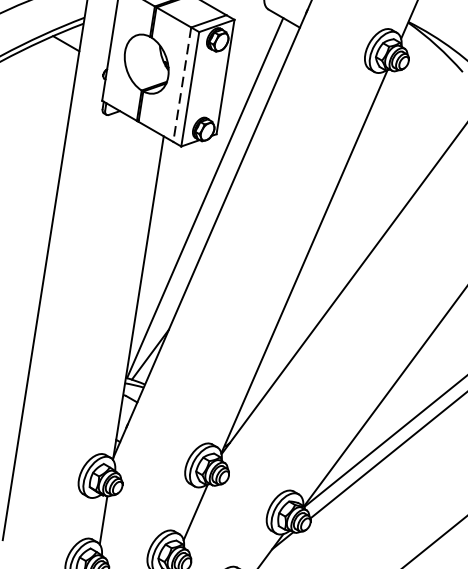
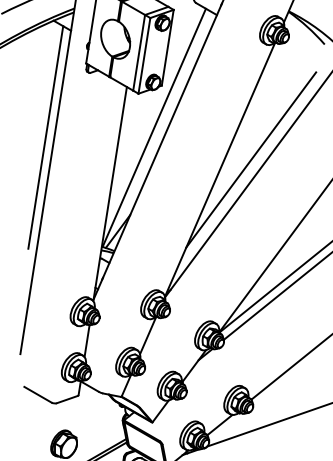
line: (182, 85) -> (139, 53), dashed -> solid
line: (40, 212) -> (45, 137), added
line: (352, 245) -> (251, 159), added

